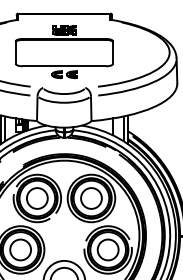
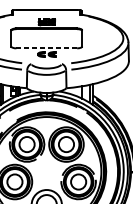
line: (64, 66) -> (46, 48), solid -> dashed

